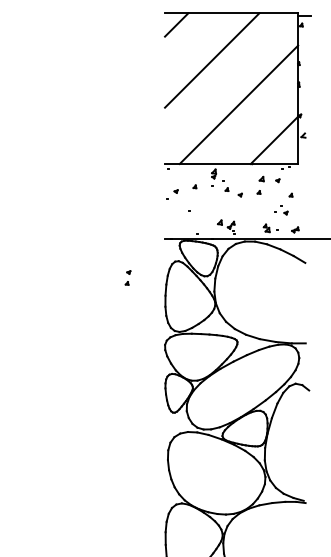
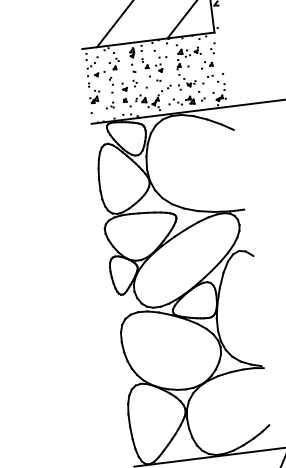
part: (281, 210) -> (184, 83), moved
part: (171, 212) -> (94, 96), added
part: (127, 277) -> (124, 94), moved

